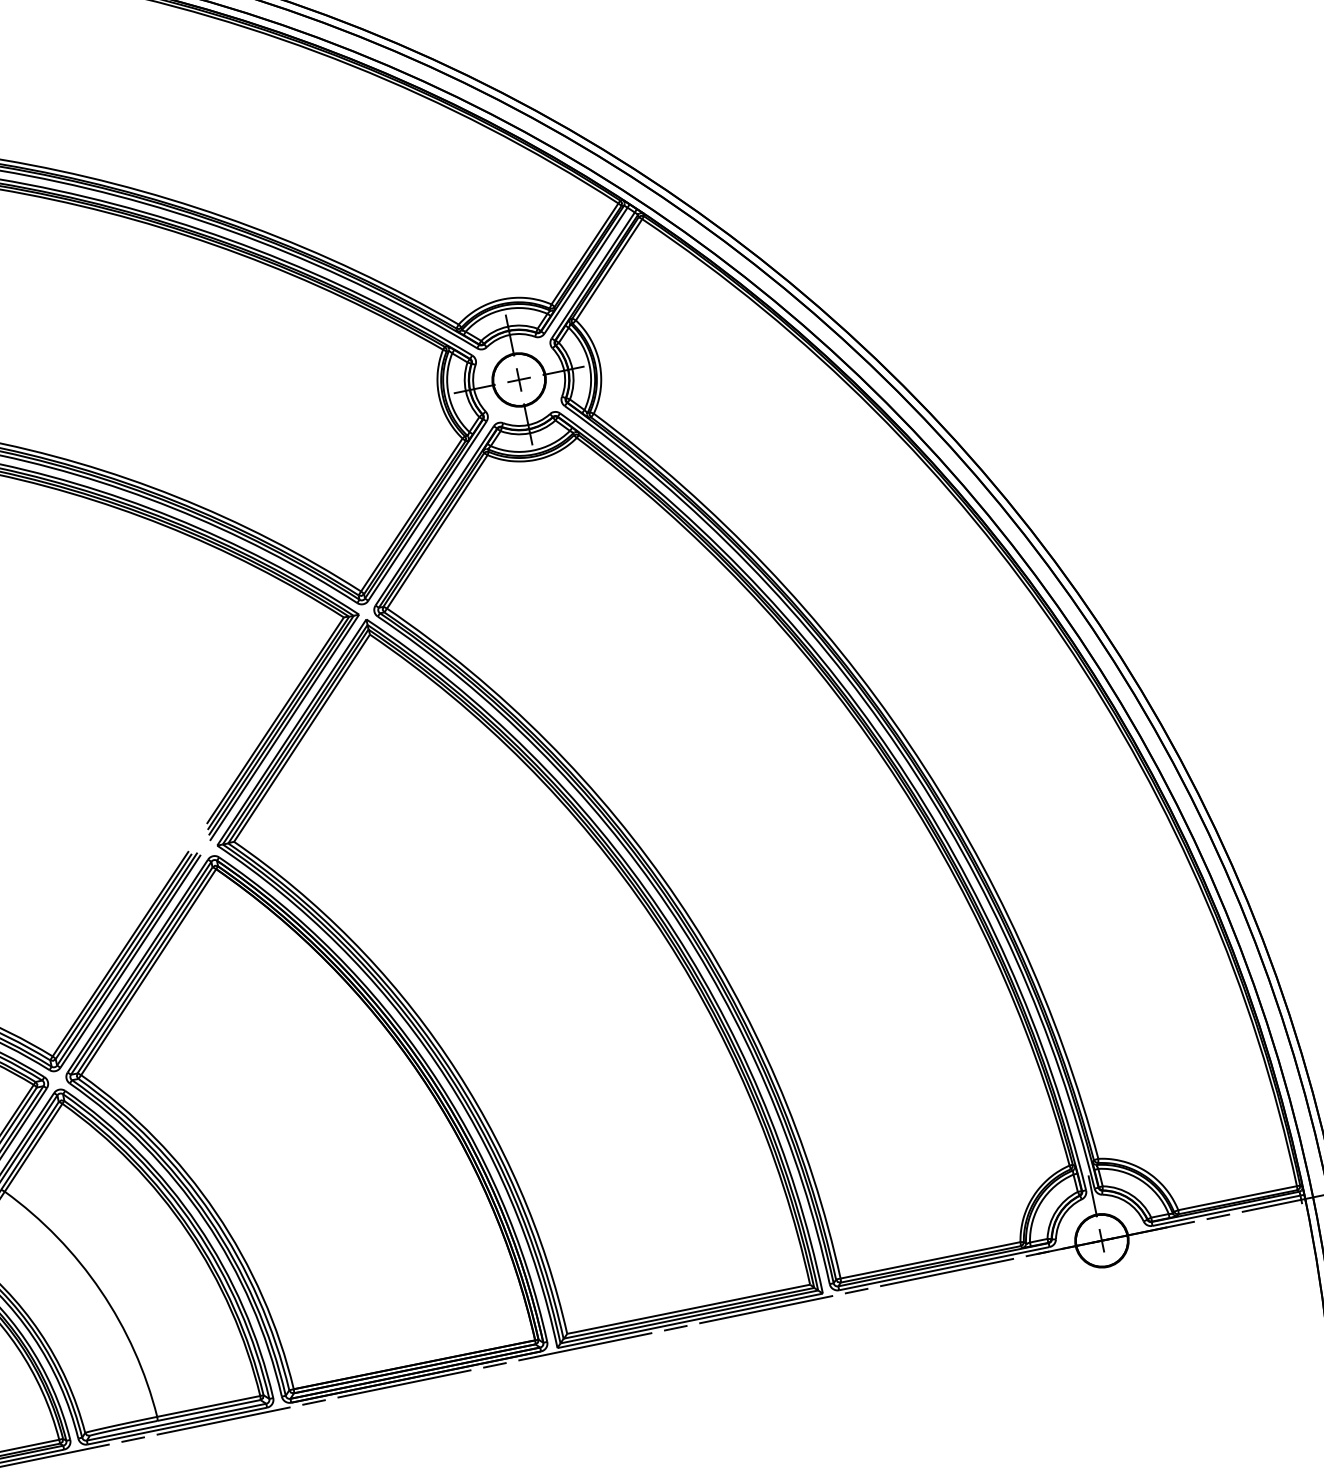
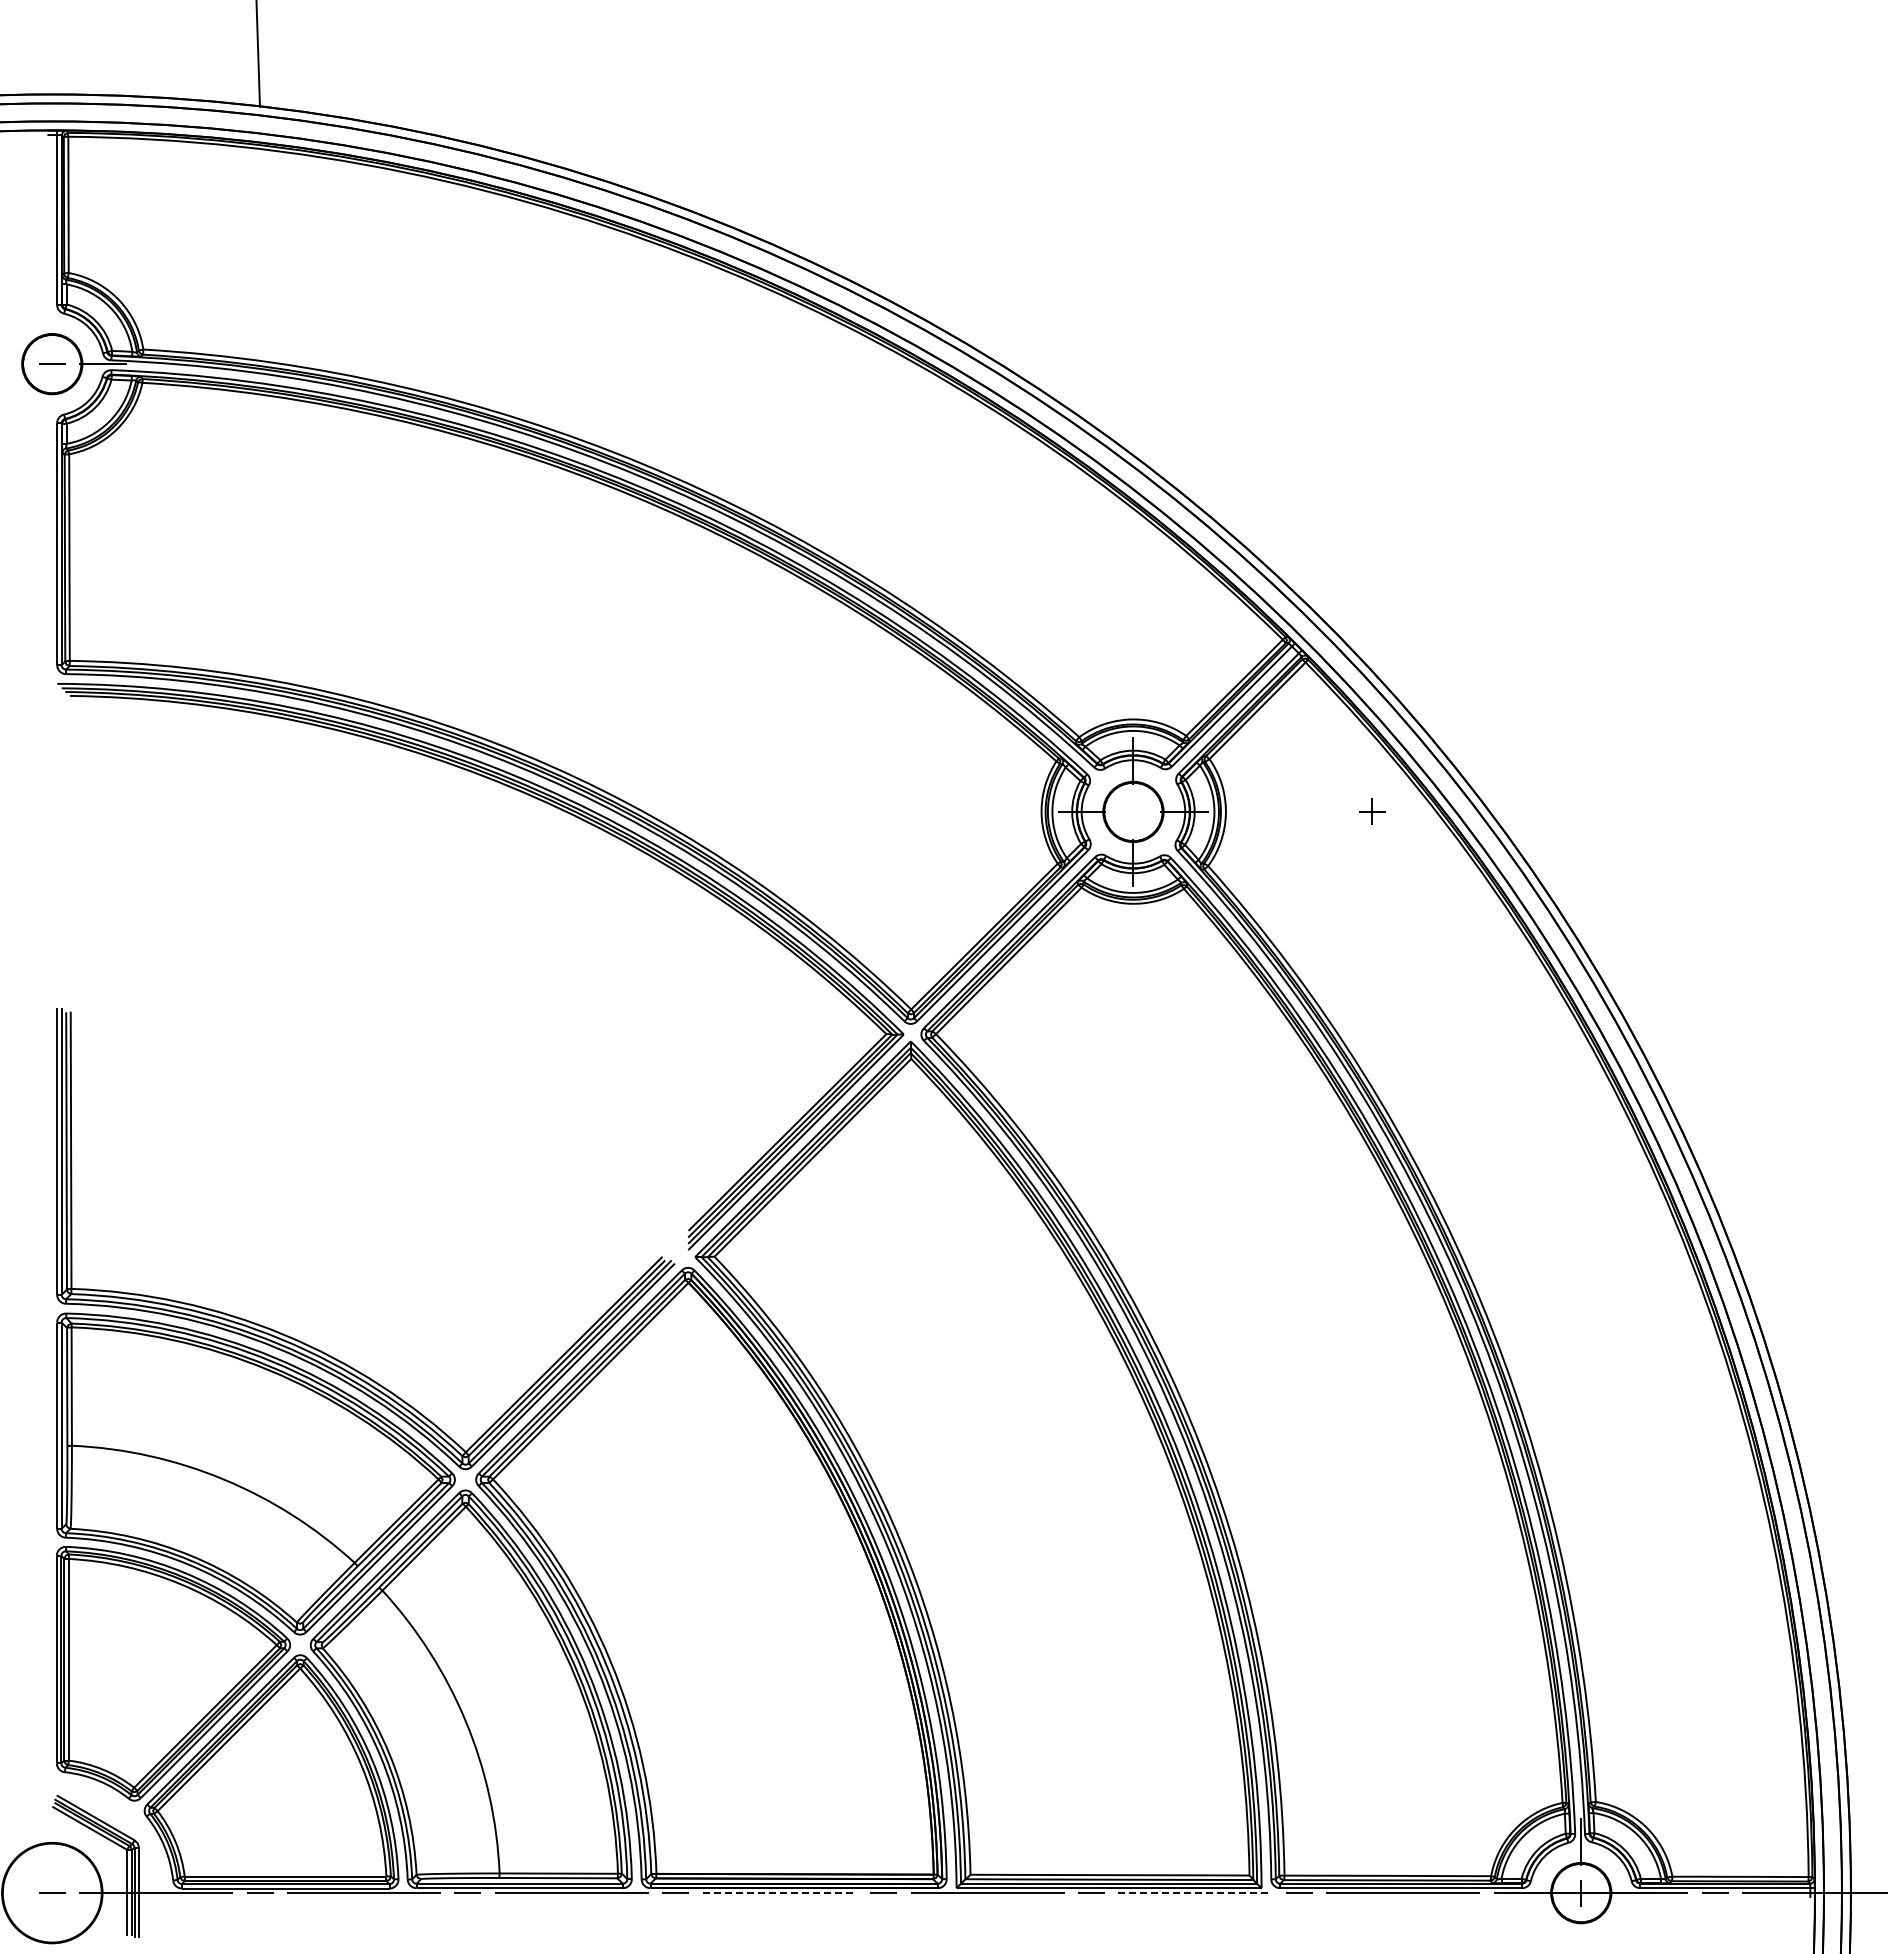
part: (519, 379) -> (1372, 811), moved
line: (766, 1310) -> (1195, 1893), solid -> dashed
line: (404, 1384) -> (779, 1893), solid -> dashed

